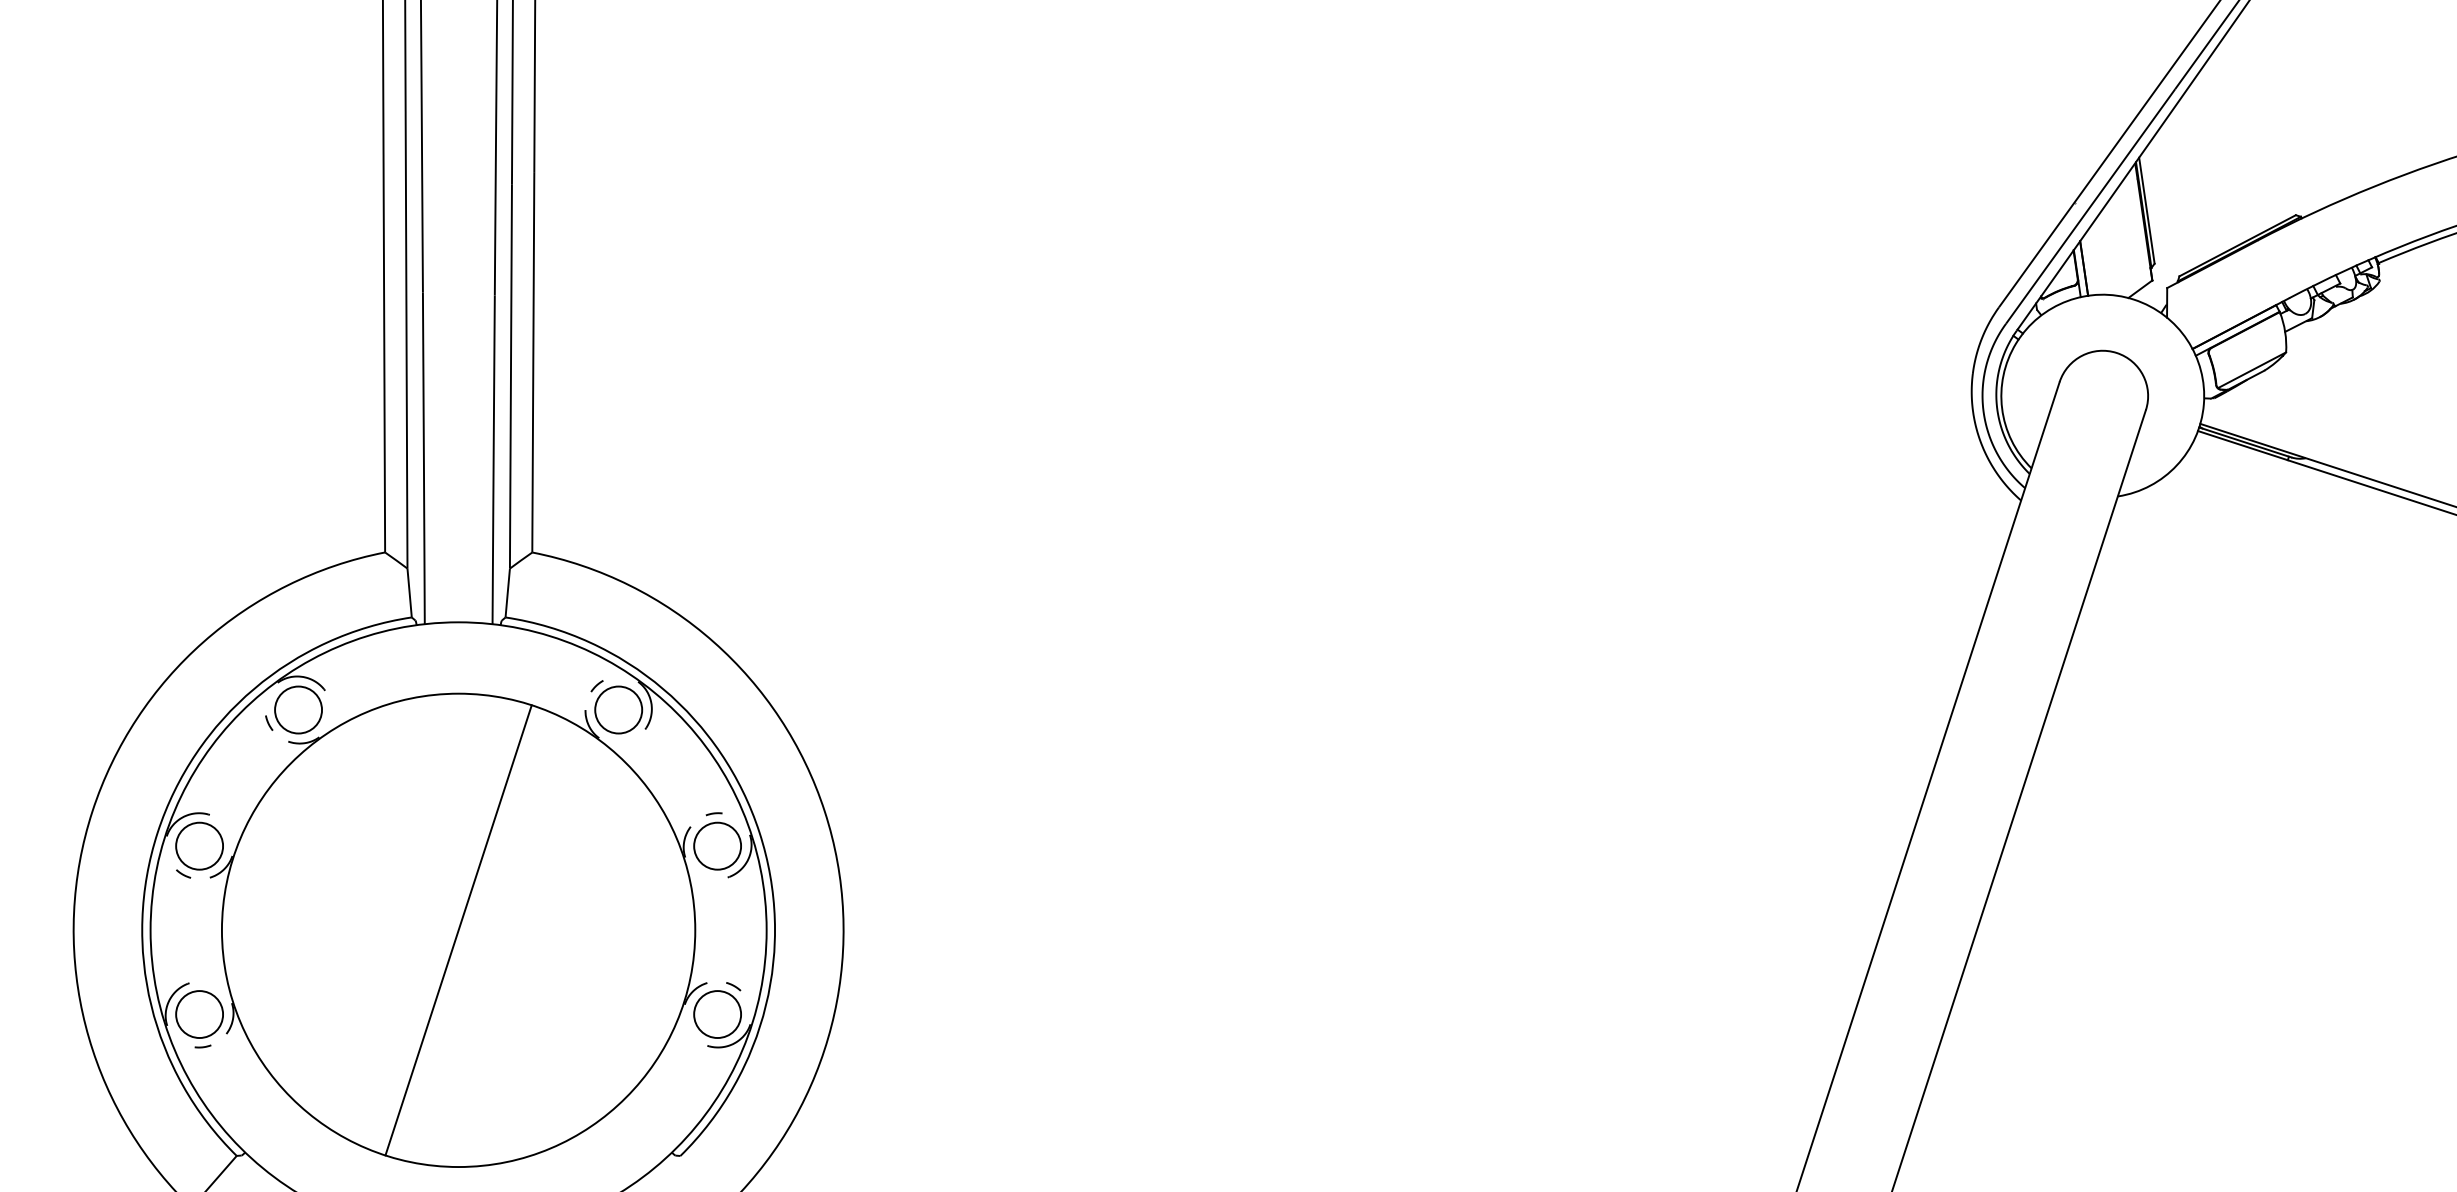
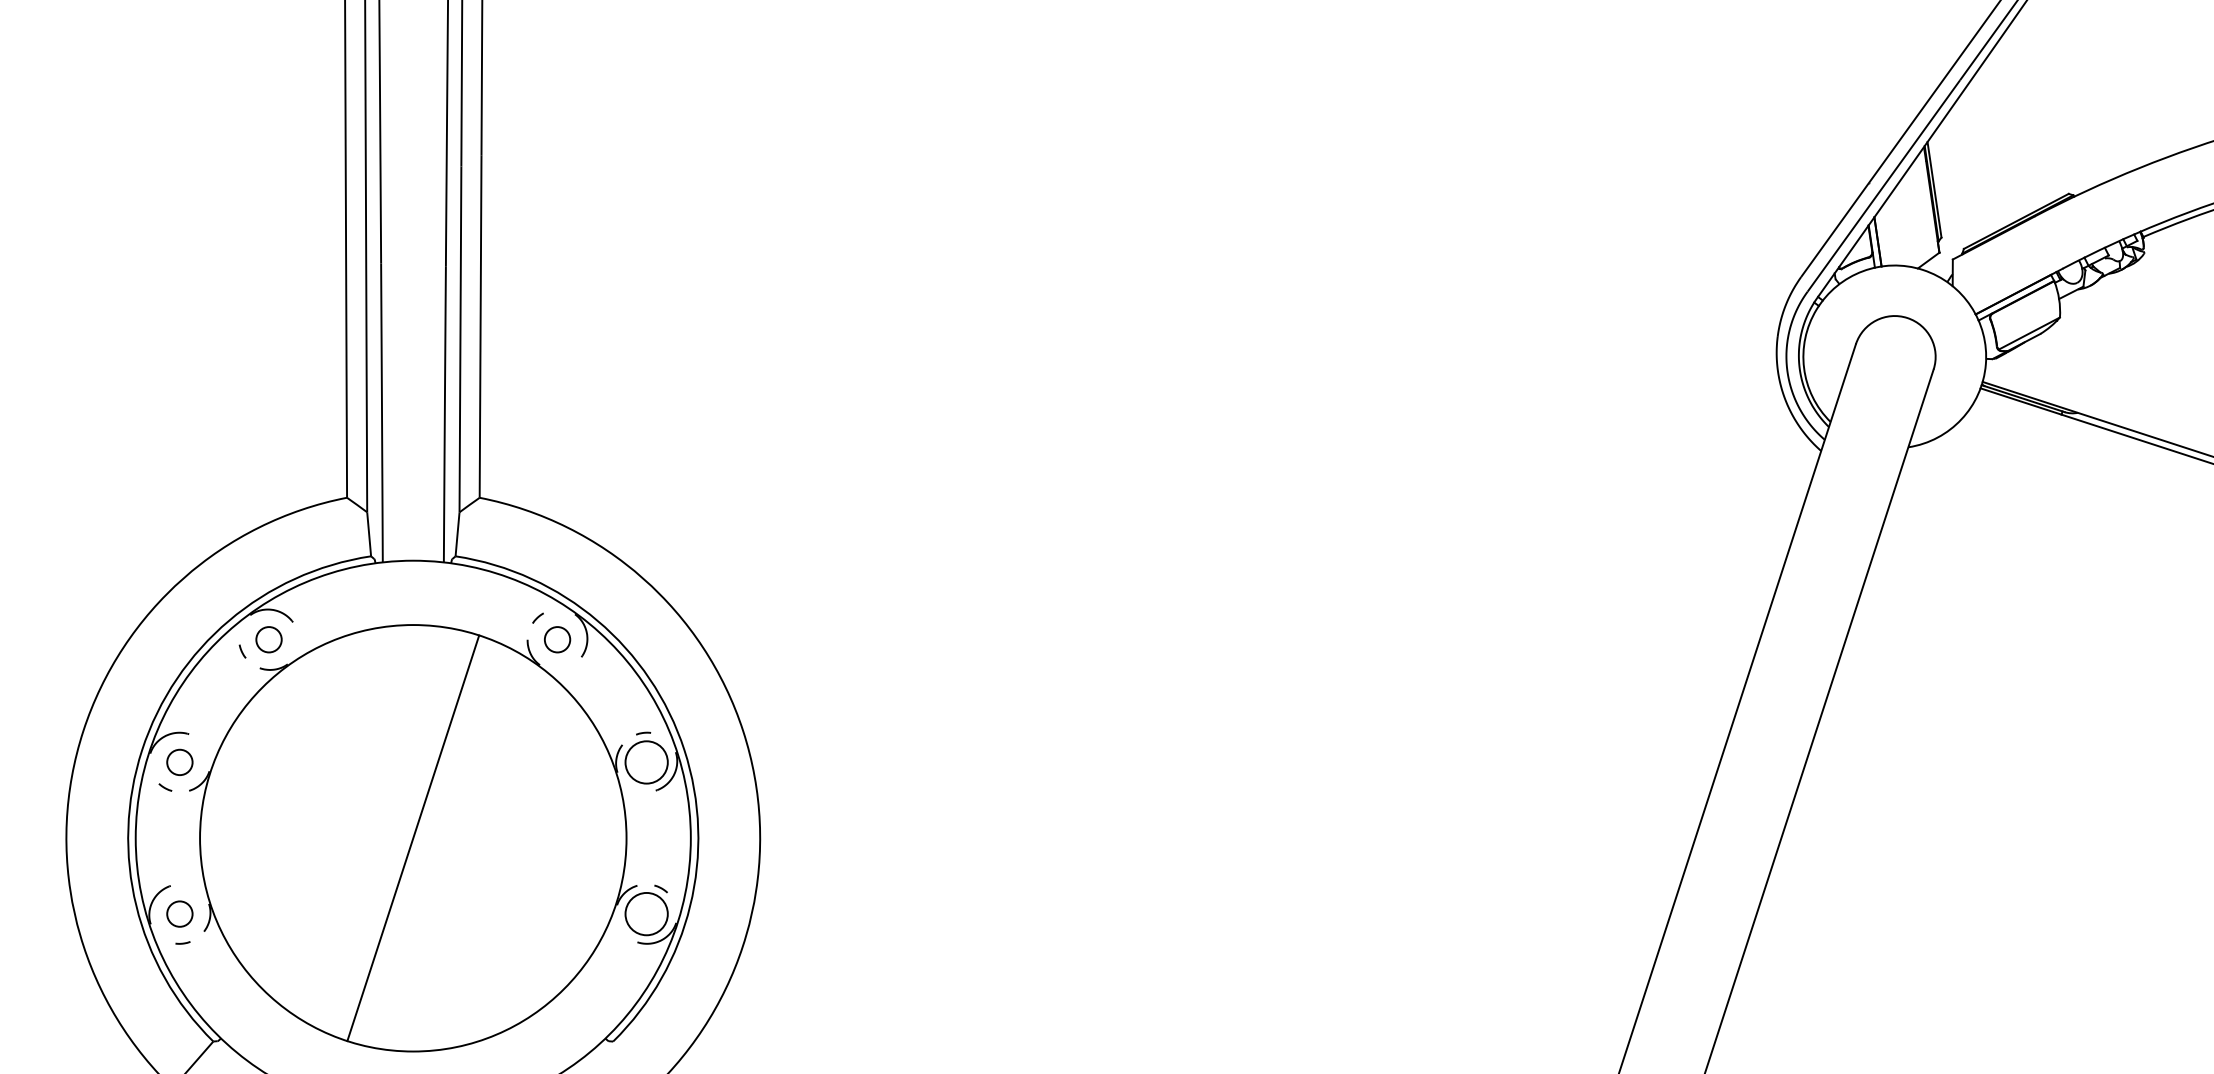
circle: (297, 709) -> (268, 639), size x0.6
circle: (618, 709) -> (557, 639), size x0.6
circle: (199, 846) -> (179, 762), size x0.6
circle: (199, 1013) -> (179, 913), size x0.6

